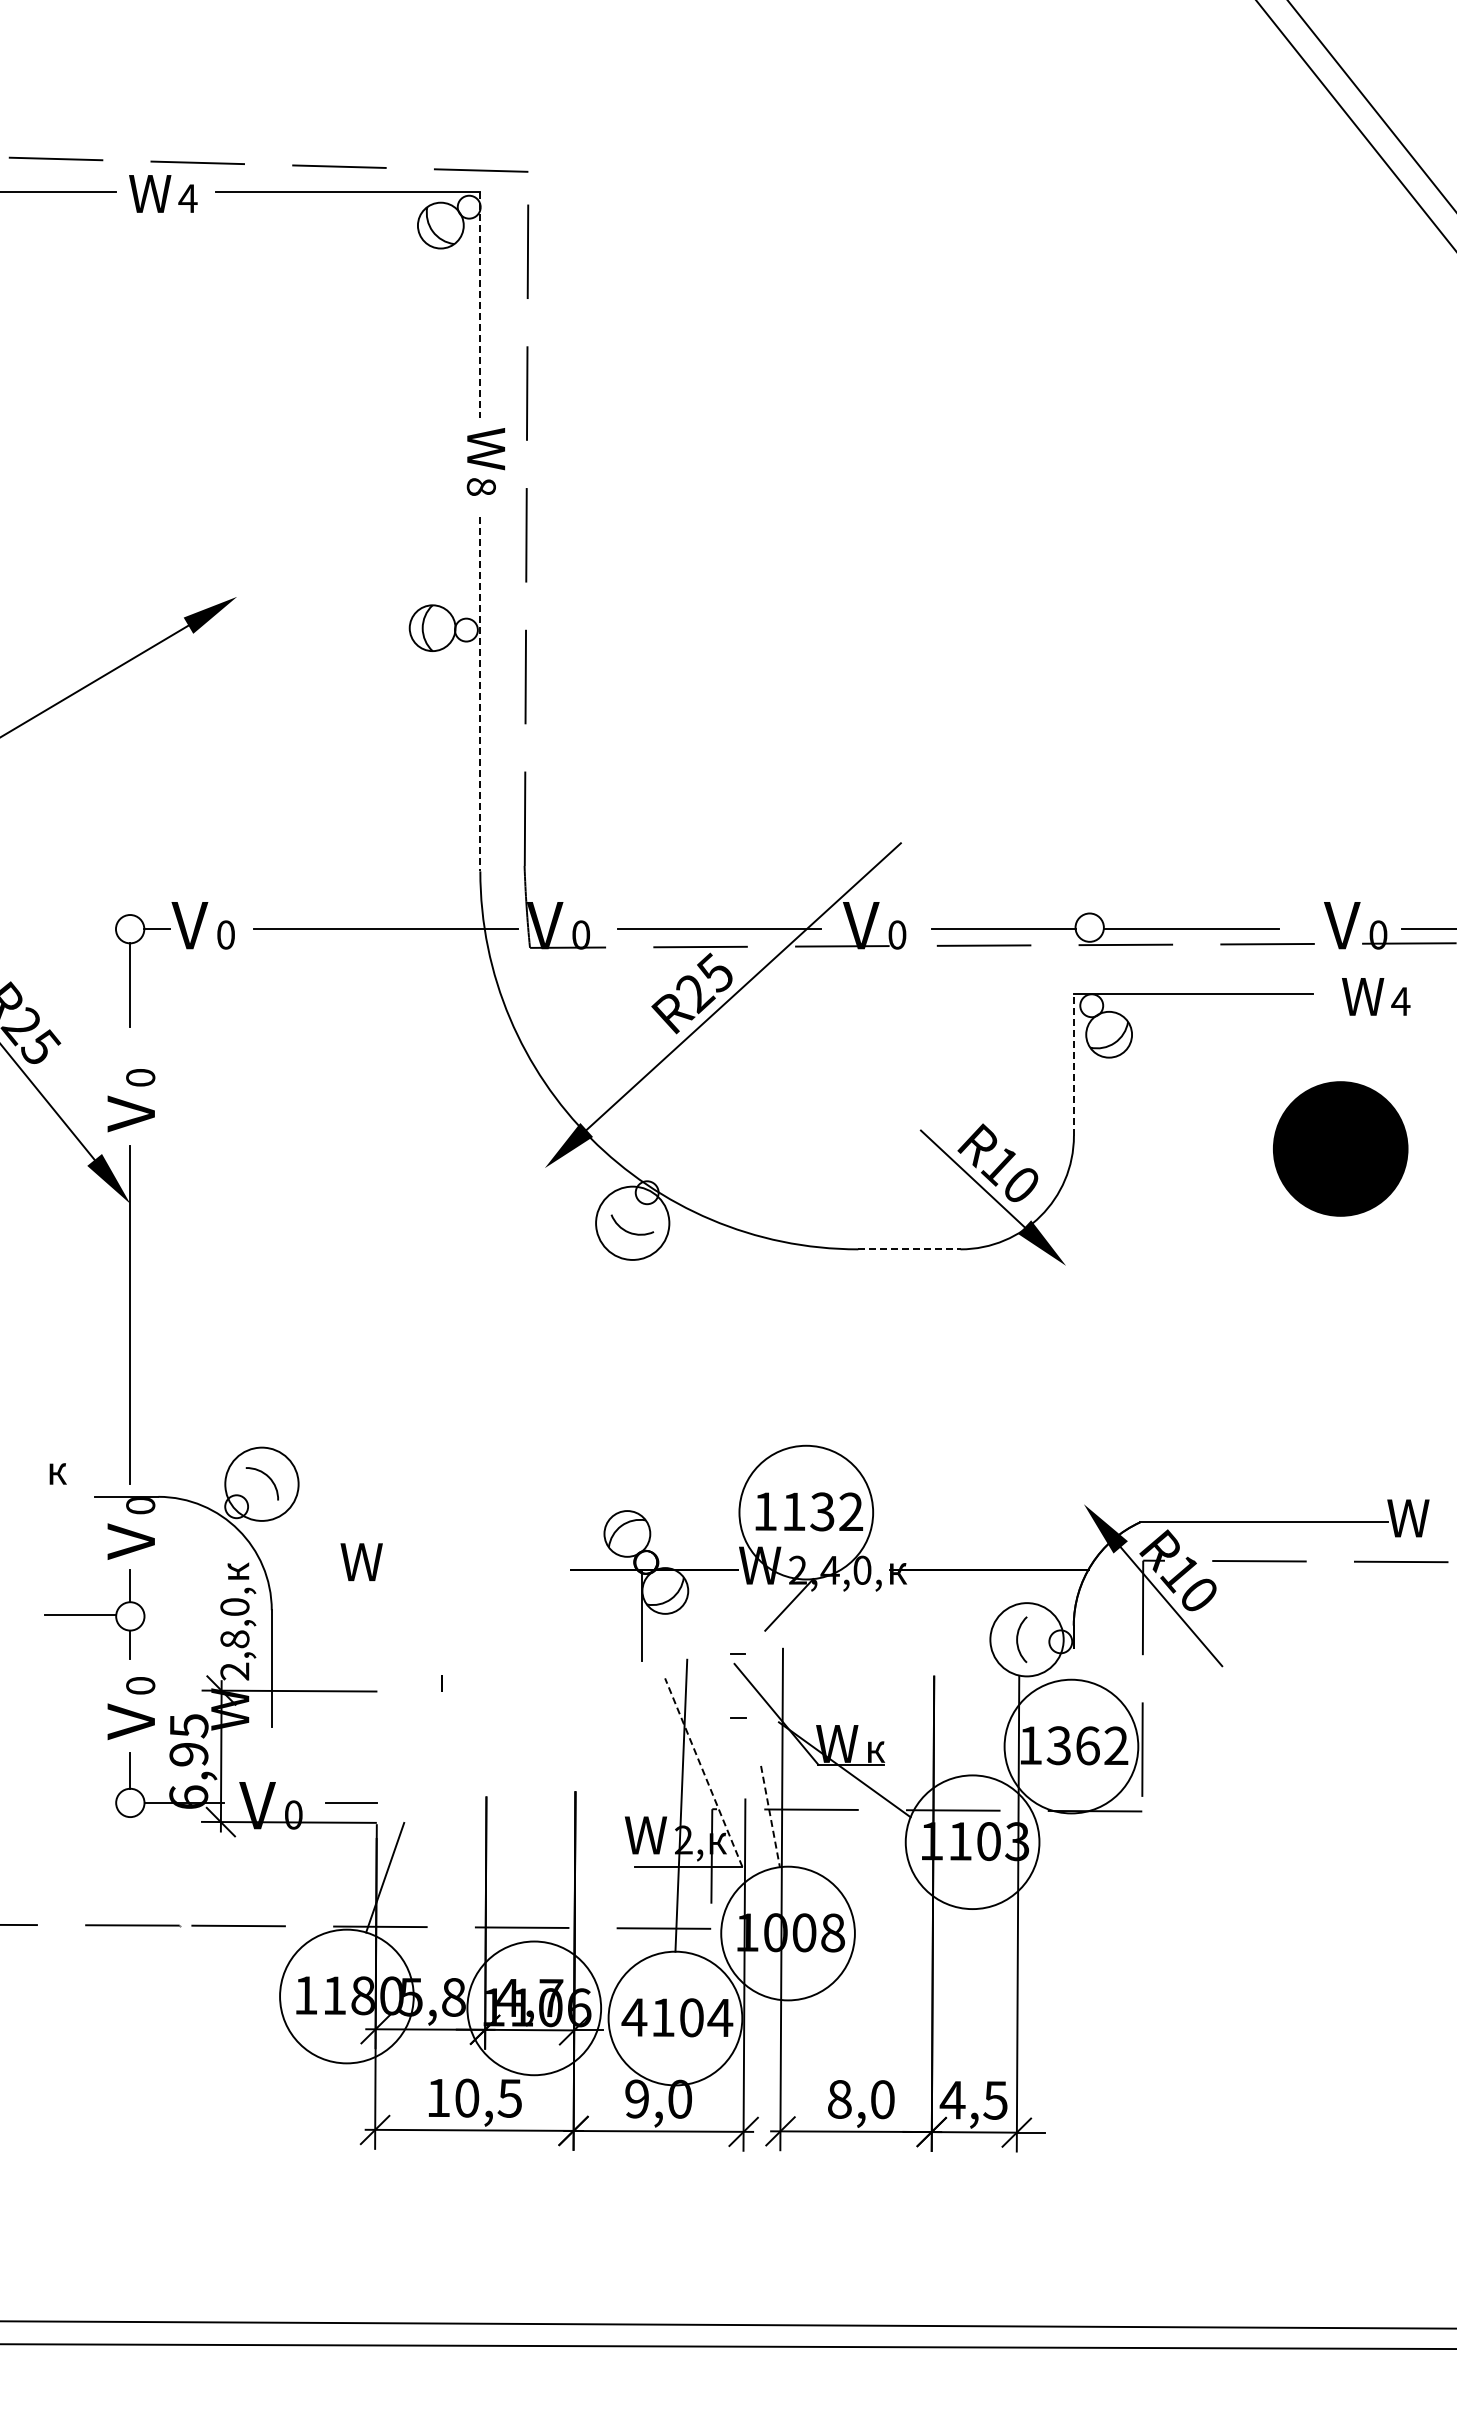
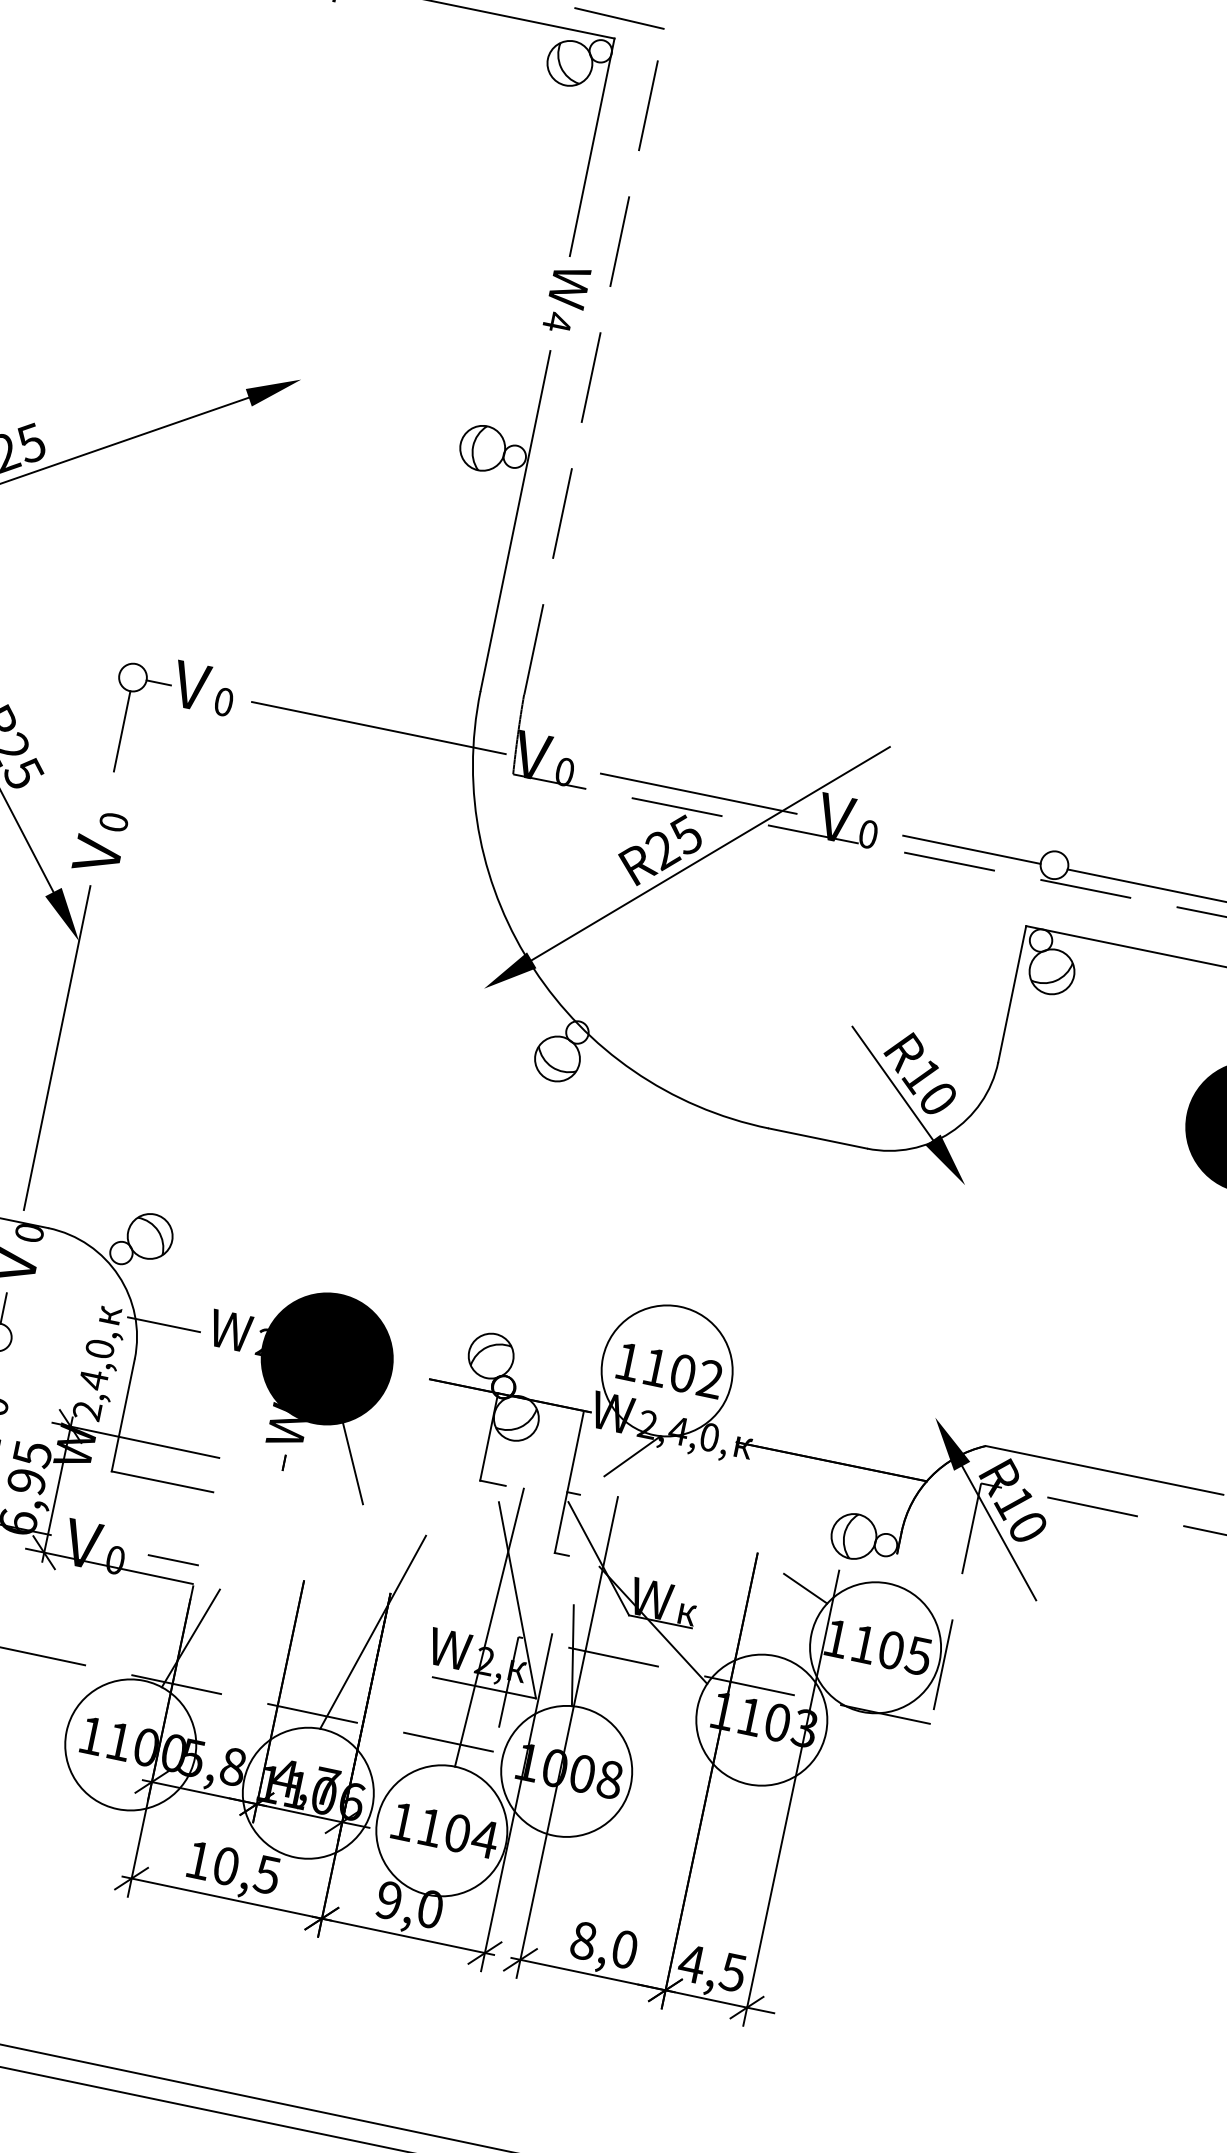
line: (480, 305) -> (592, 147), dashed -> solid
text: (480, 486) -> (556, 321), 8 -> 4
line: (480, 694) -> (515, 521), dashed -> solid
line: (1073, 1065) -> (1011, 994), dashed -> solid
circle: (632, 1223) -> (557, 1059), size x0.62
line: (909, 1249) -> (818, 1138), dashed -> solid
circle: (261, 1484) -> (149, 1236), size x0.62
text: (822, 1511) -> (682, 1373), 1132 -> 1102
line: (293, 1569) -> (163, 1324), added
part: (460, 1605) -> (316, 1391), added
text: (234, 1639) -> (93, 1380), 2,8,0, -> 2,4,0,
circle: (1026, 1639) -> (853, 1536), size x0.62
line: (731, 1643) -> (569, 1481), added
line: (654, 1660) -> (492, 1482), added
line: (989, 1701) -> (805, 1588), added
line: (324, 1727) -> (162, 1482), added
text: (1087, 1745) -> (891, 1649), 1362 -> 1105
line: (703, 1772) -> (517, 1600), dashed -> solid
line: (770, 1817) -> (572, 1656), dashed -> solid
line: (565, 1833) -> (372, 1631), added
text: (362, 1995) -> (145, 1747), 1180 -> 1100
text: (634, 2017) -> (402, 1821), 4104 -> 1104

